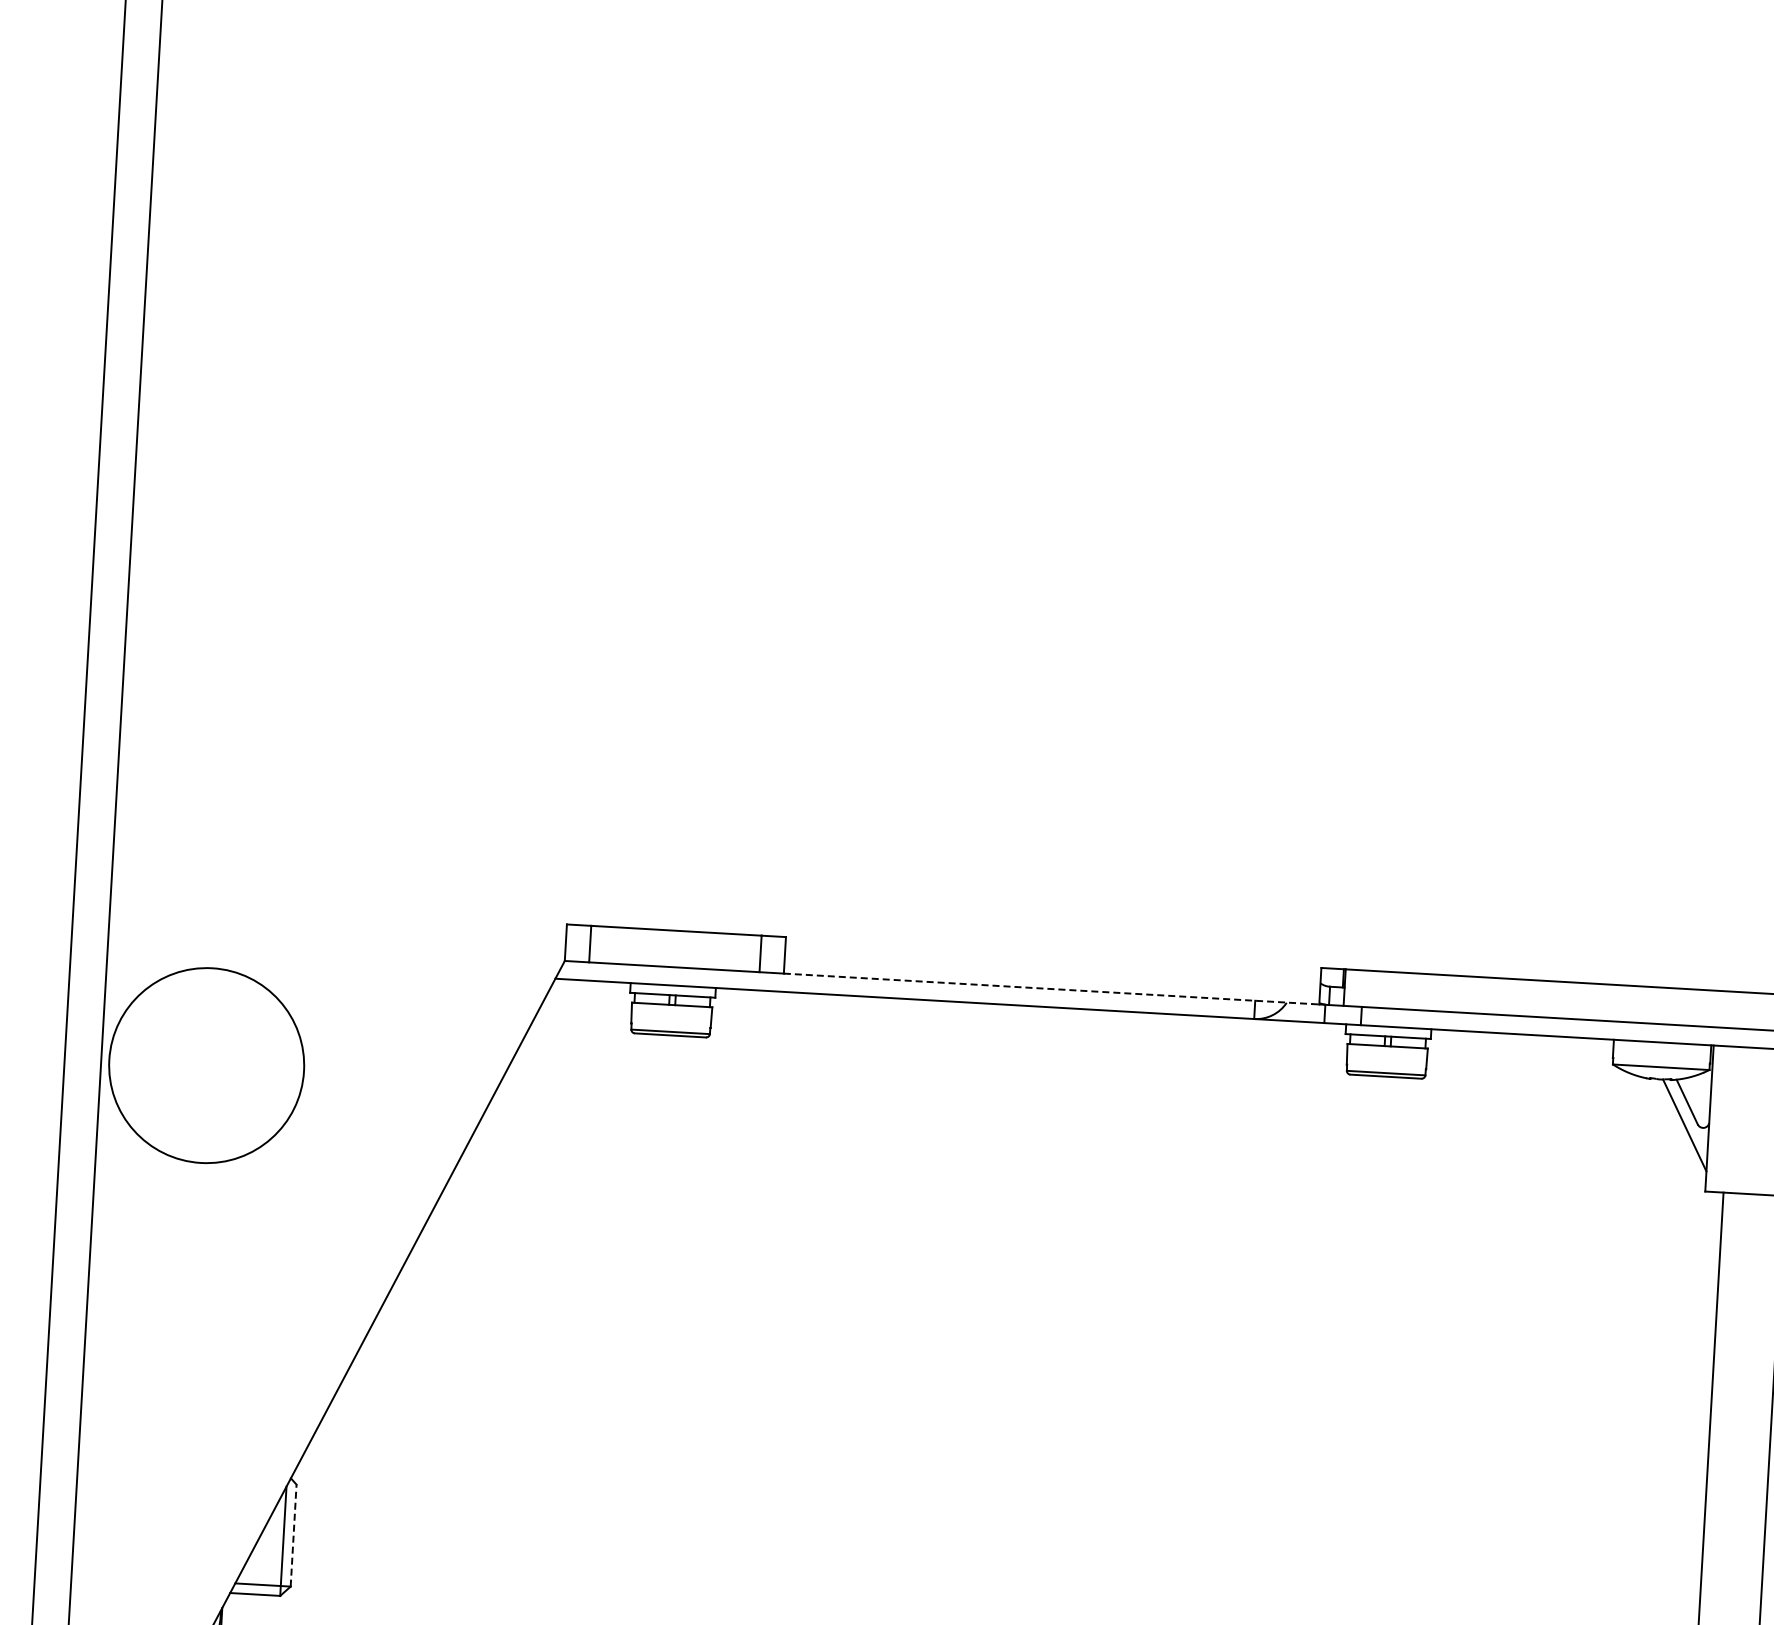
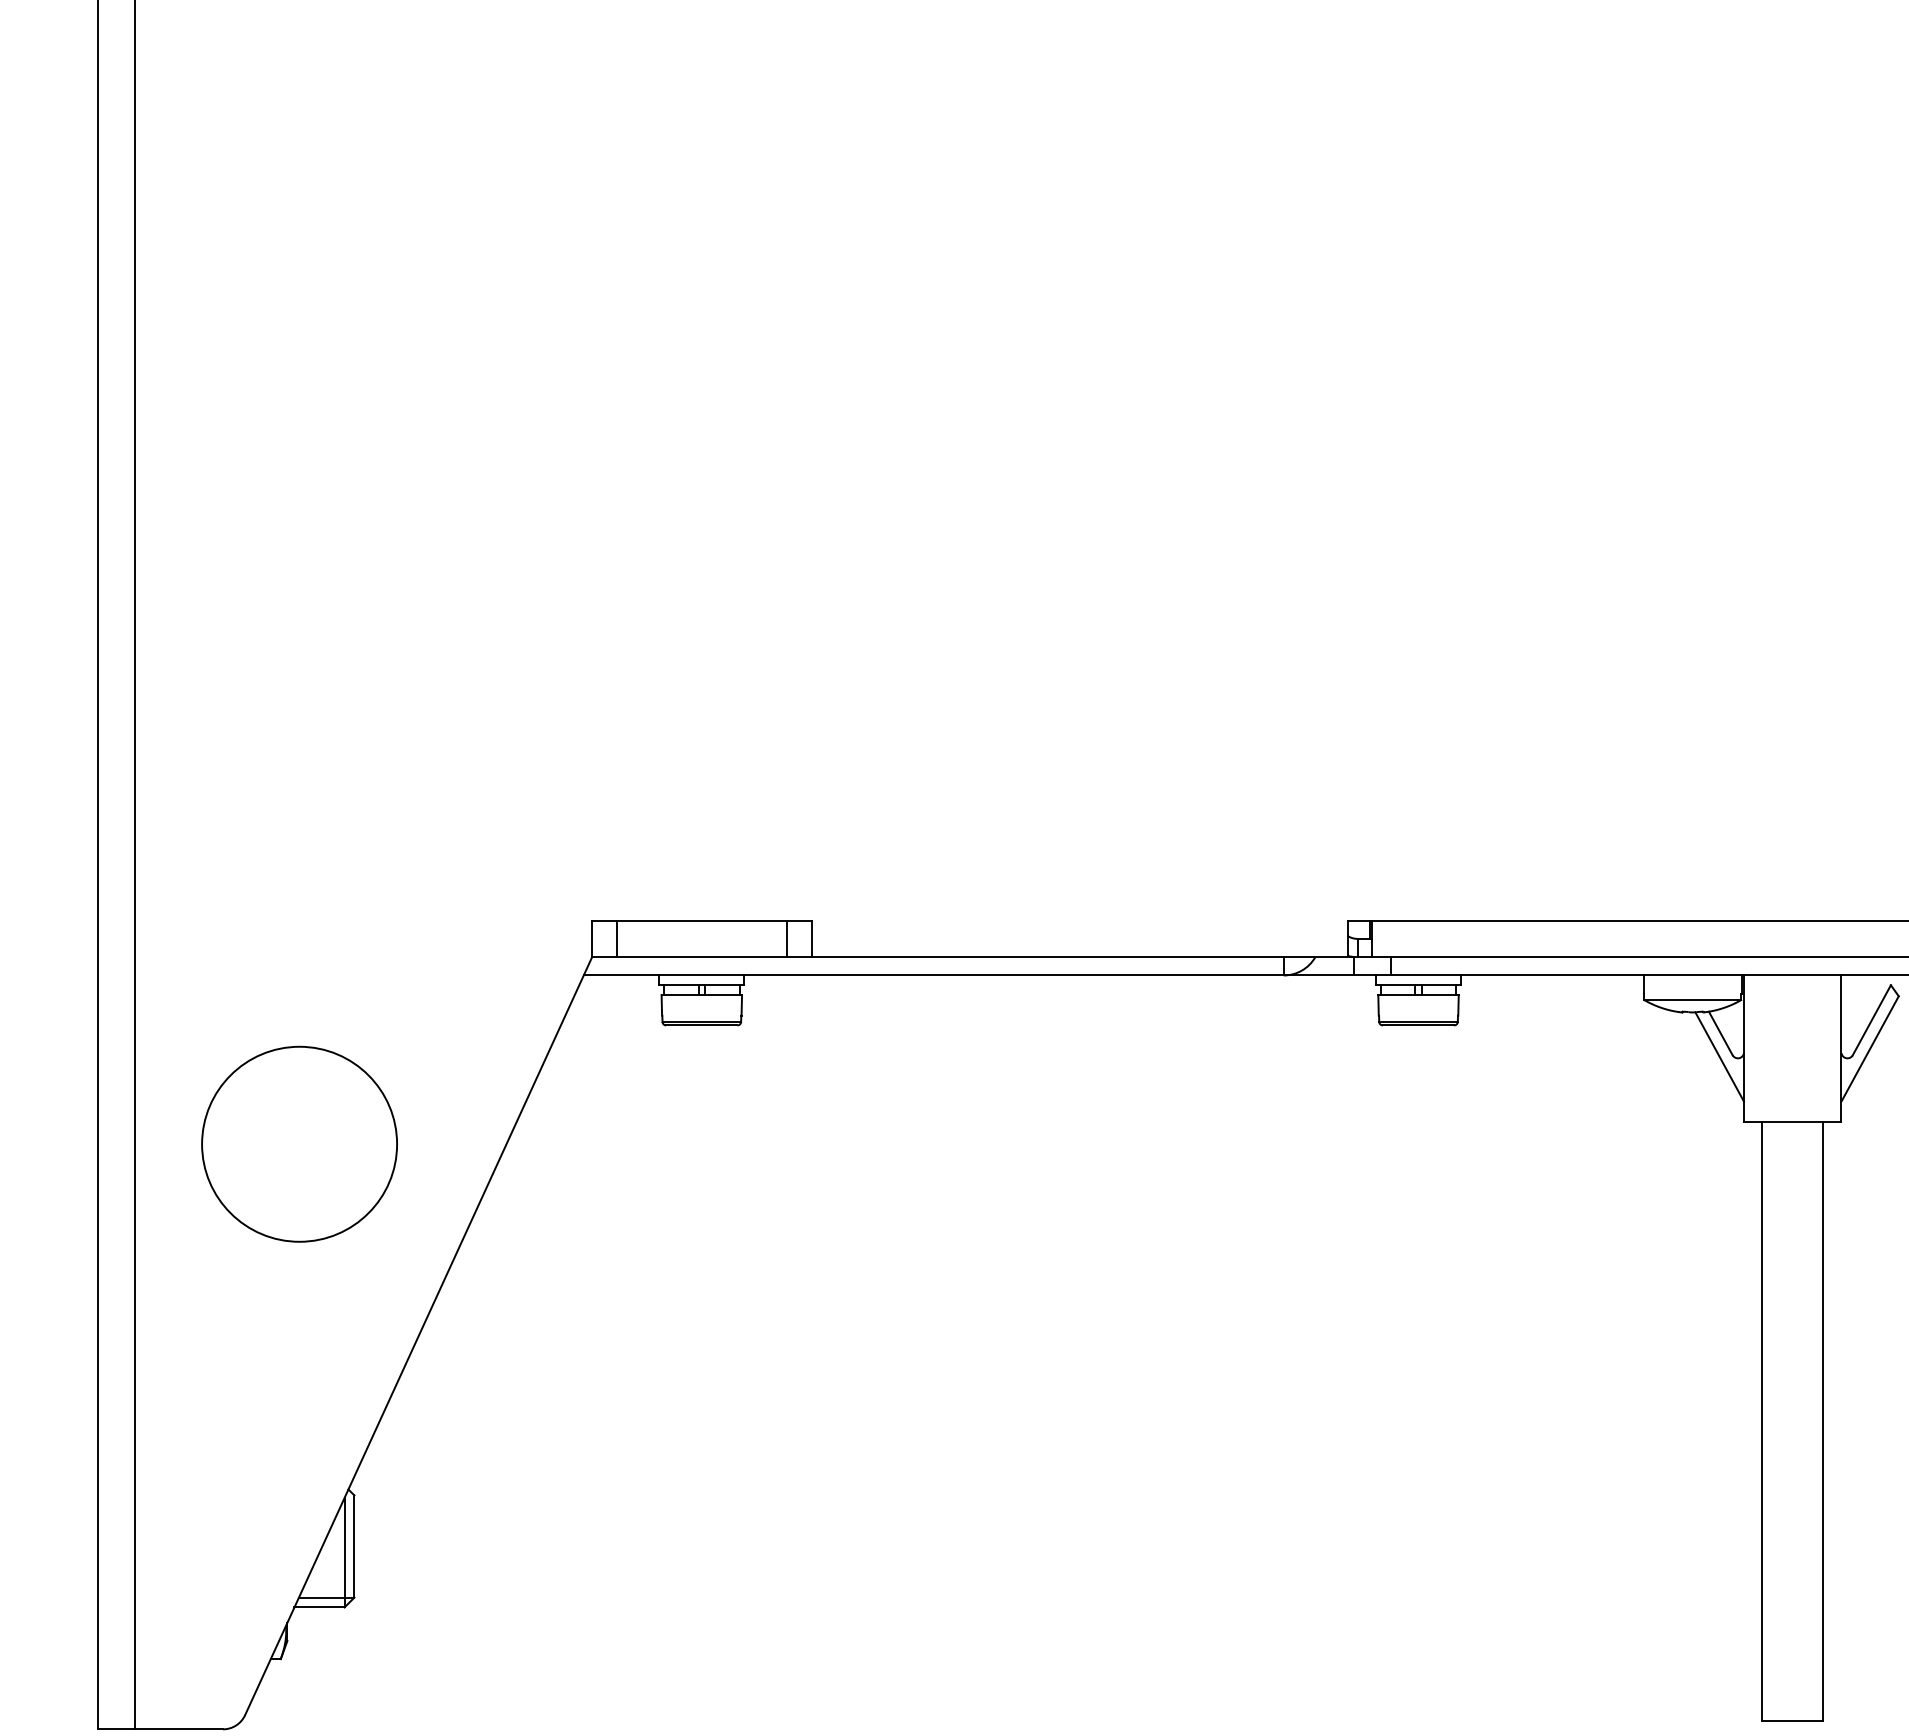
line: (1052, 989) -> (1080, 957), dashed -> solid
circle: (206, 1064) -> (299, 1143), moved
line: (293, 1535) -> (354, 1546), dashed -> solid

